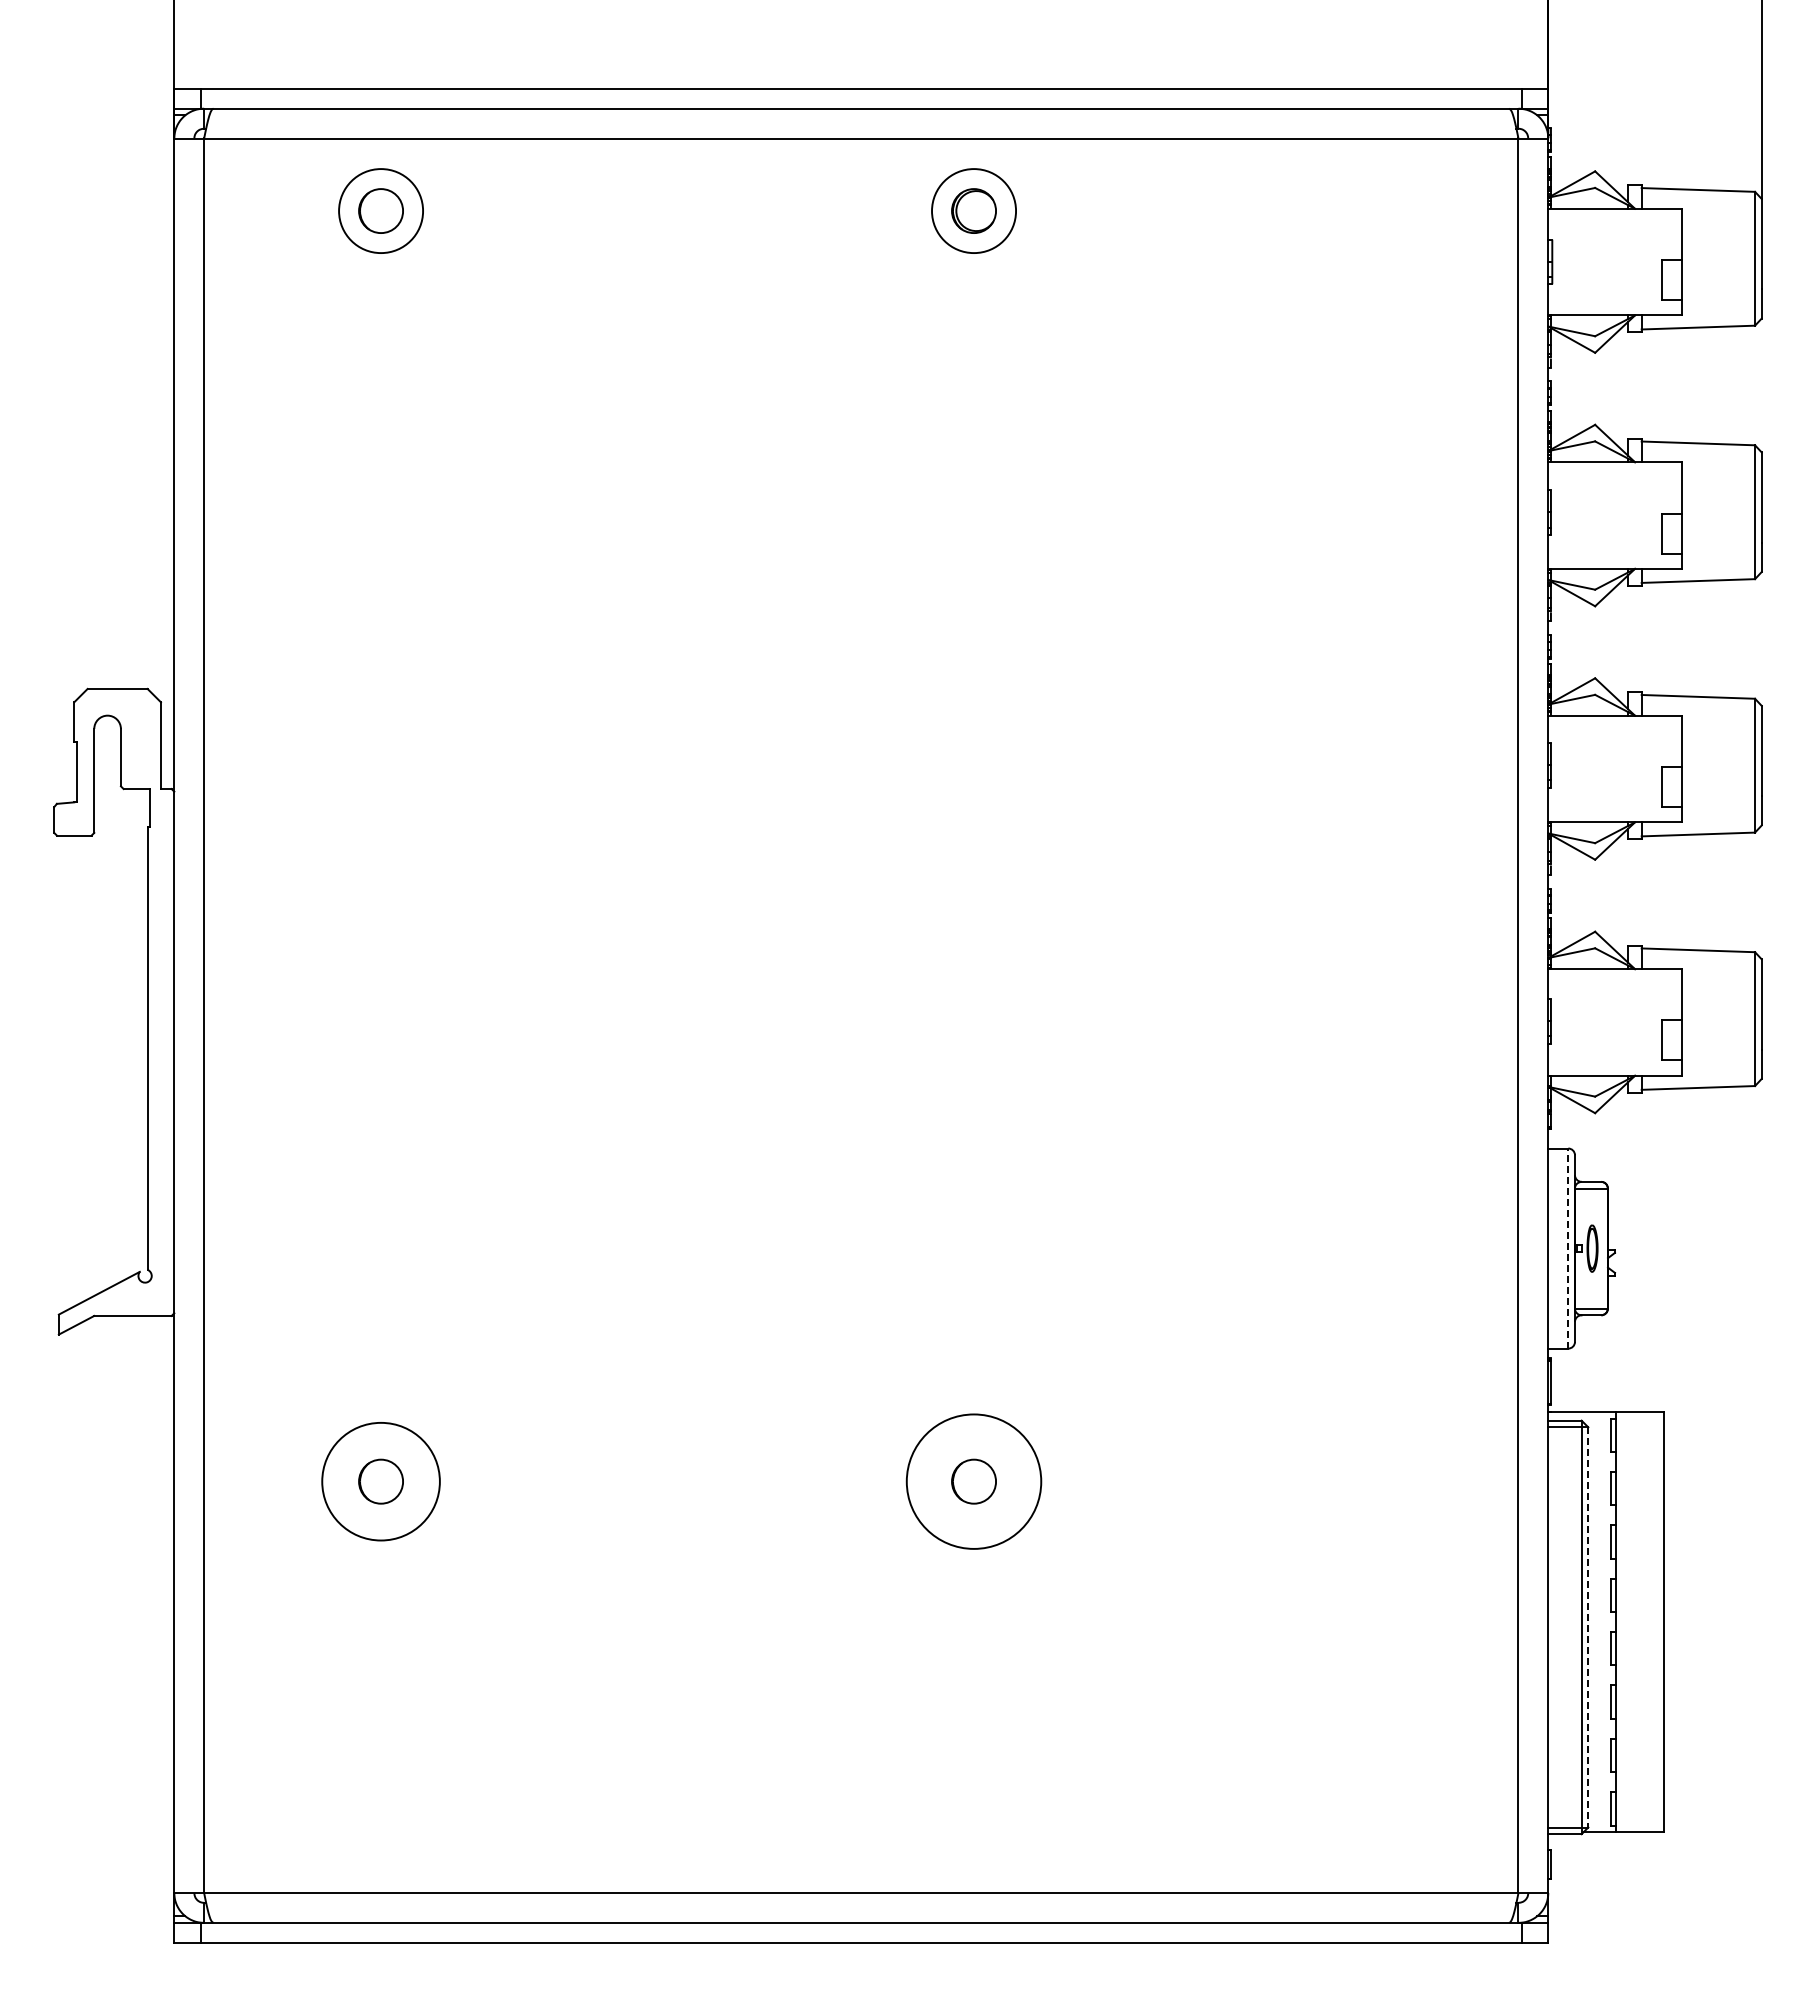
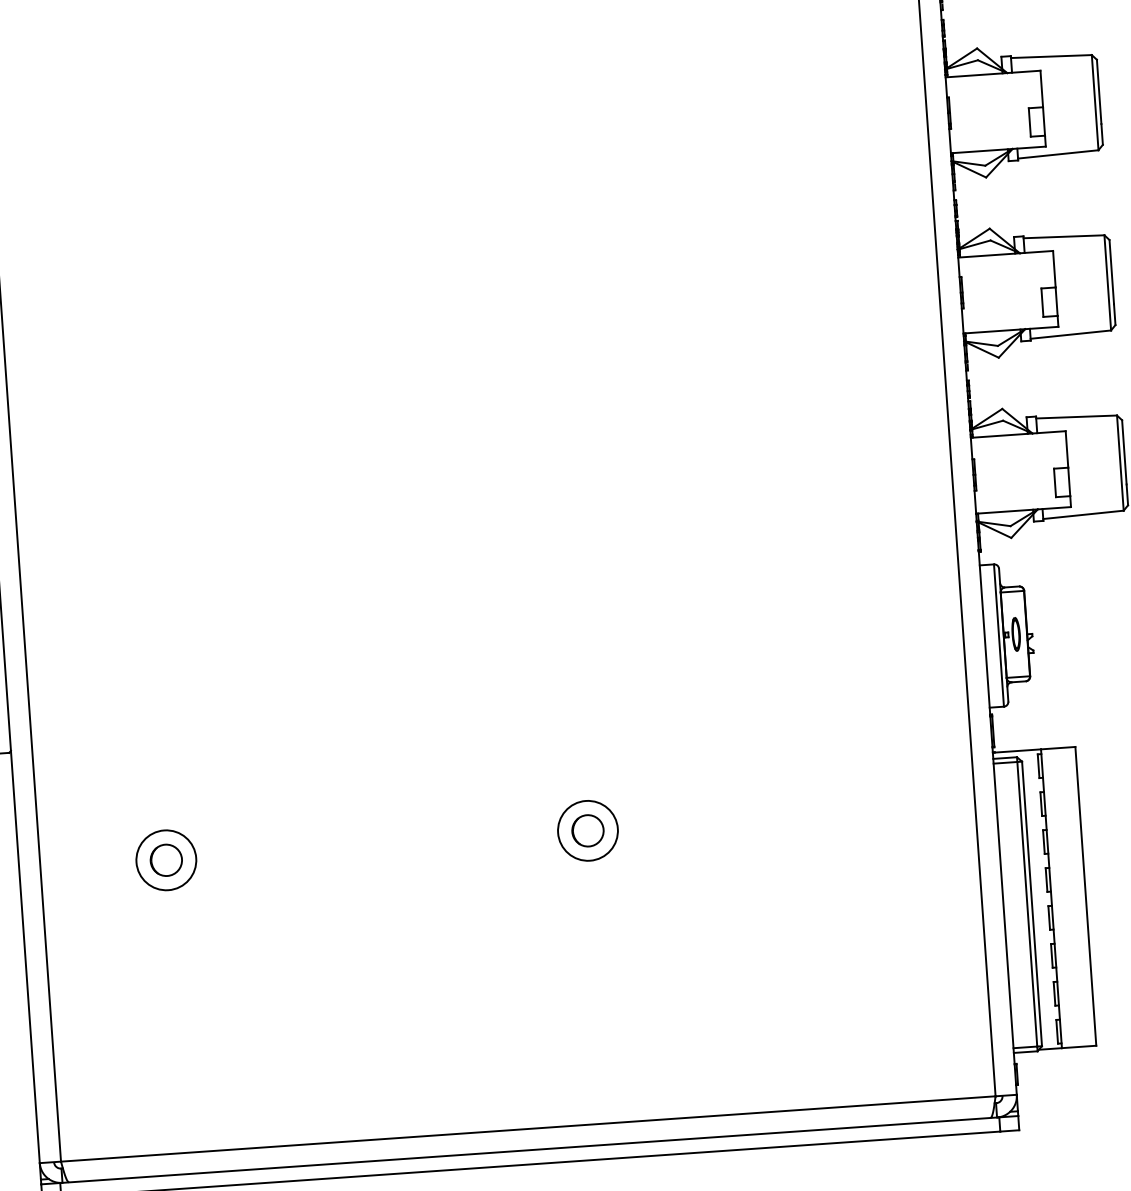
line: (1568, 1248) -> (999, 635), dashed -> solid
circle: (381, 1481) -> (166, 860), size x0.71
circle: (974, 1481) -> (588, 830), size x0.62
line: (1588, 1627) -> (1032, 903), dashed -> solid

